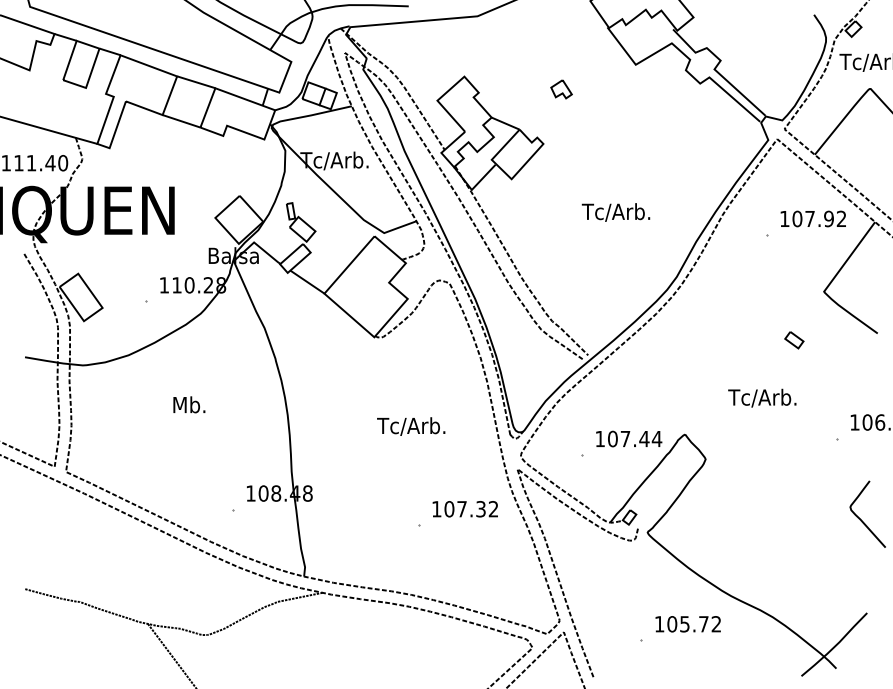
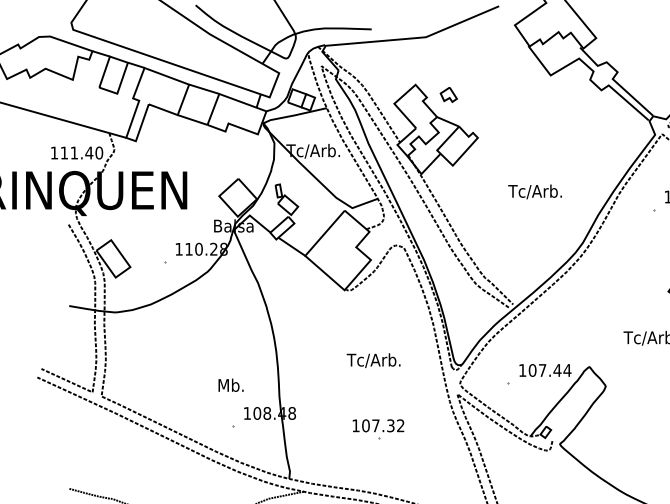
part: (561, 89) -> (448, 94), moved
text: (189, 404) -> (231, 385), moved
text: (464, 509) -> (377, 426), moved

